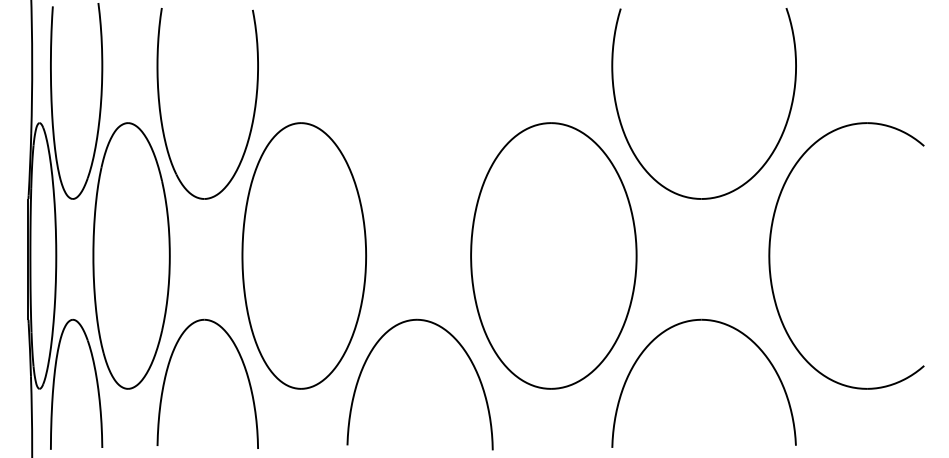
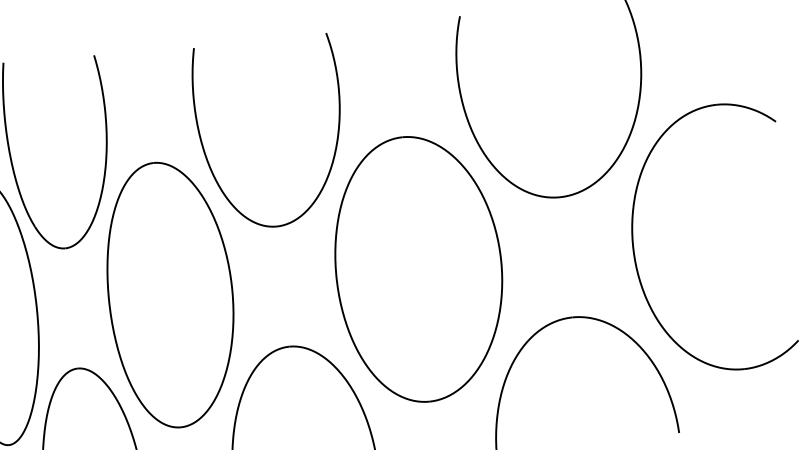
part: (354, 120) -> (206, 154), added

